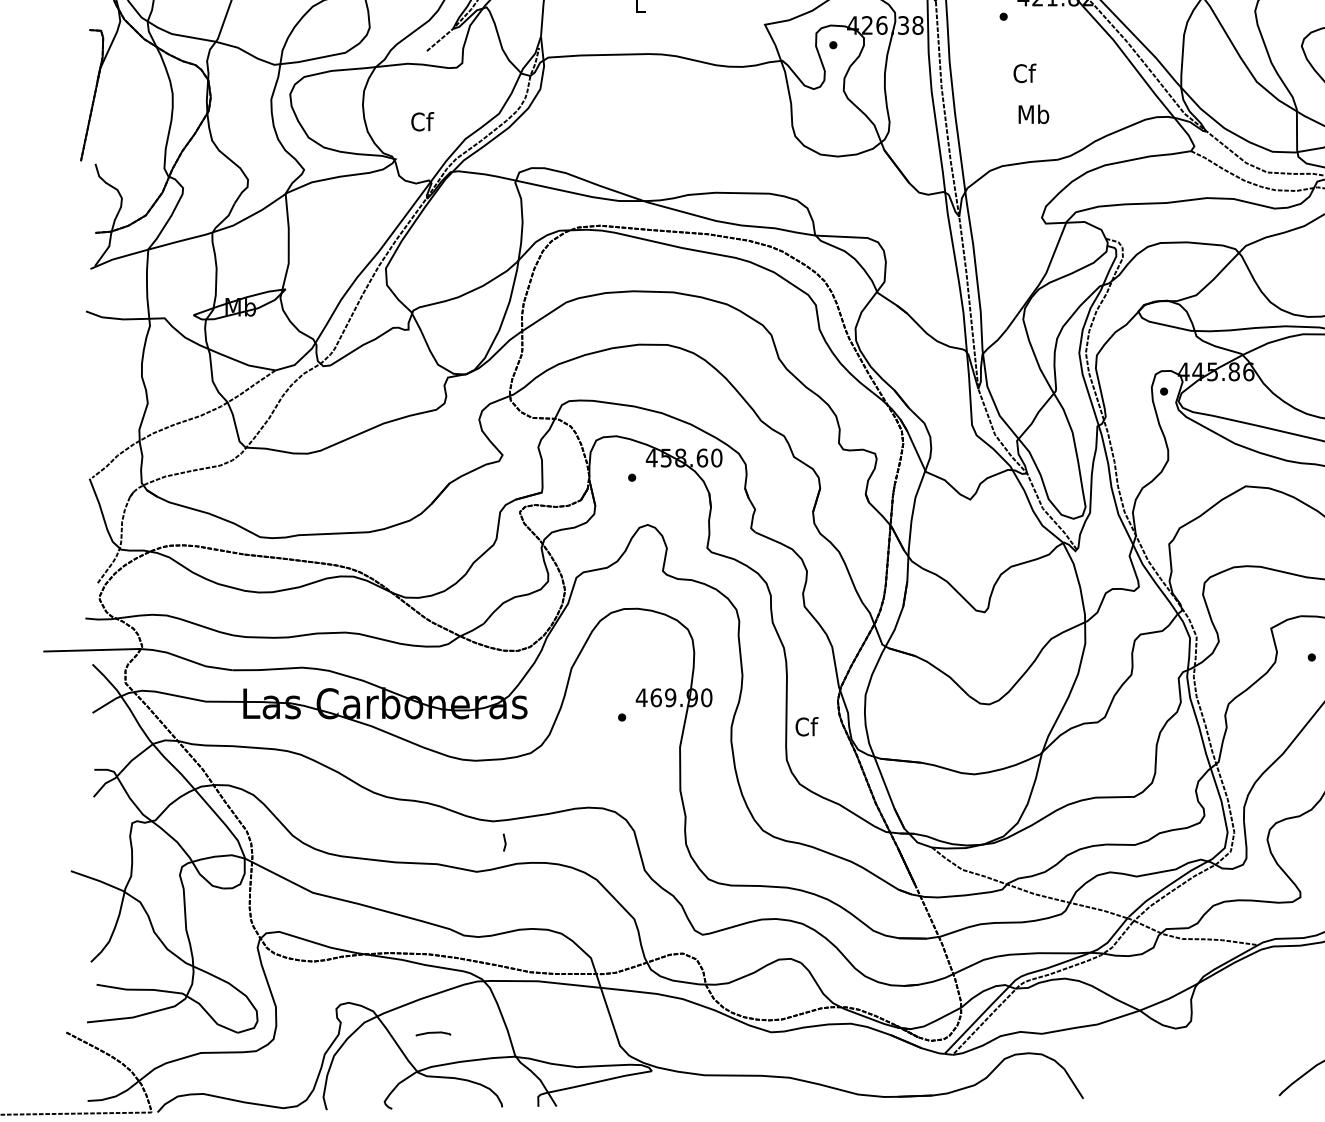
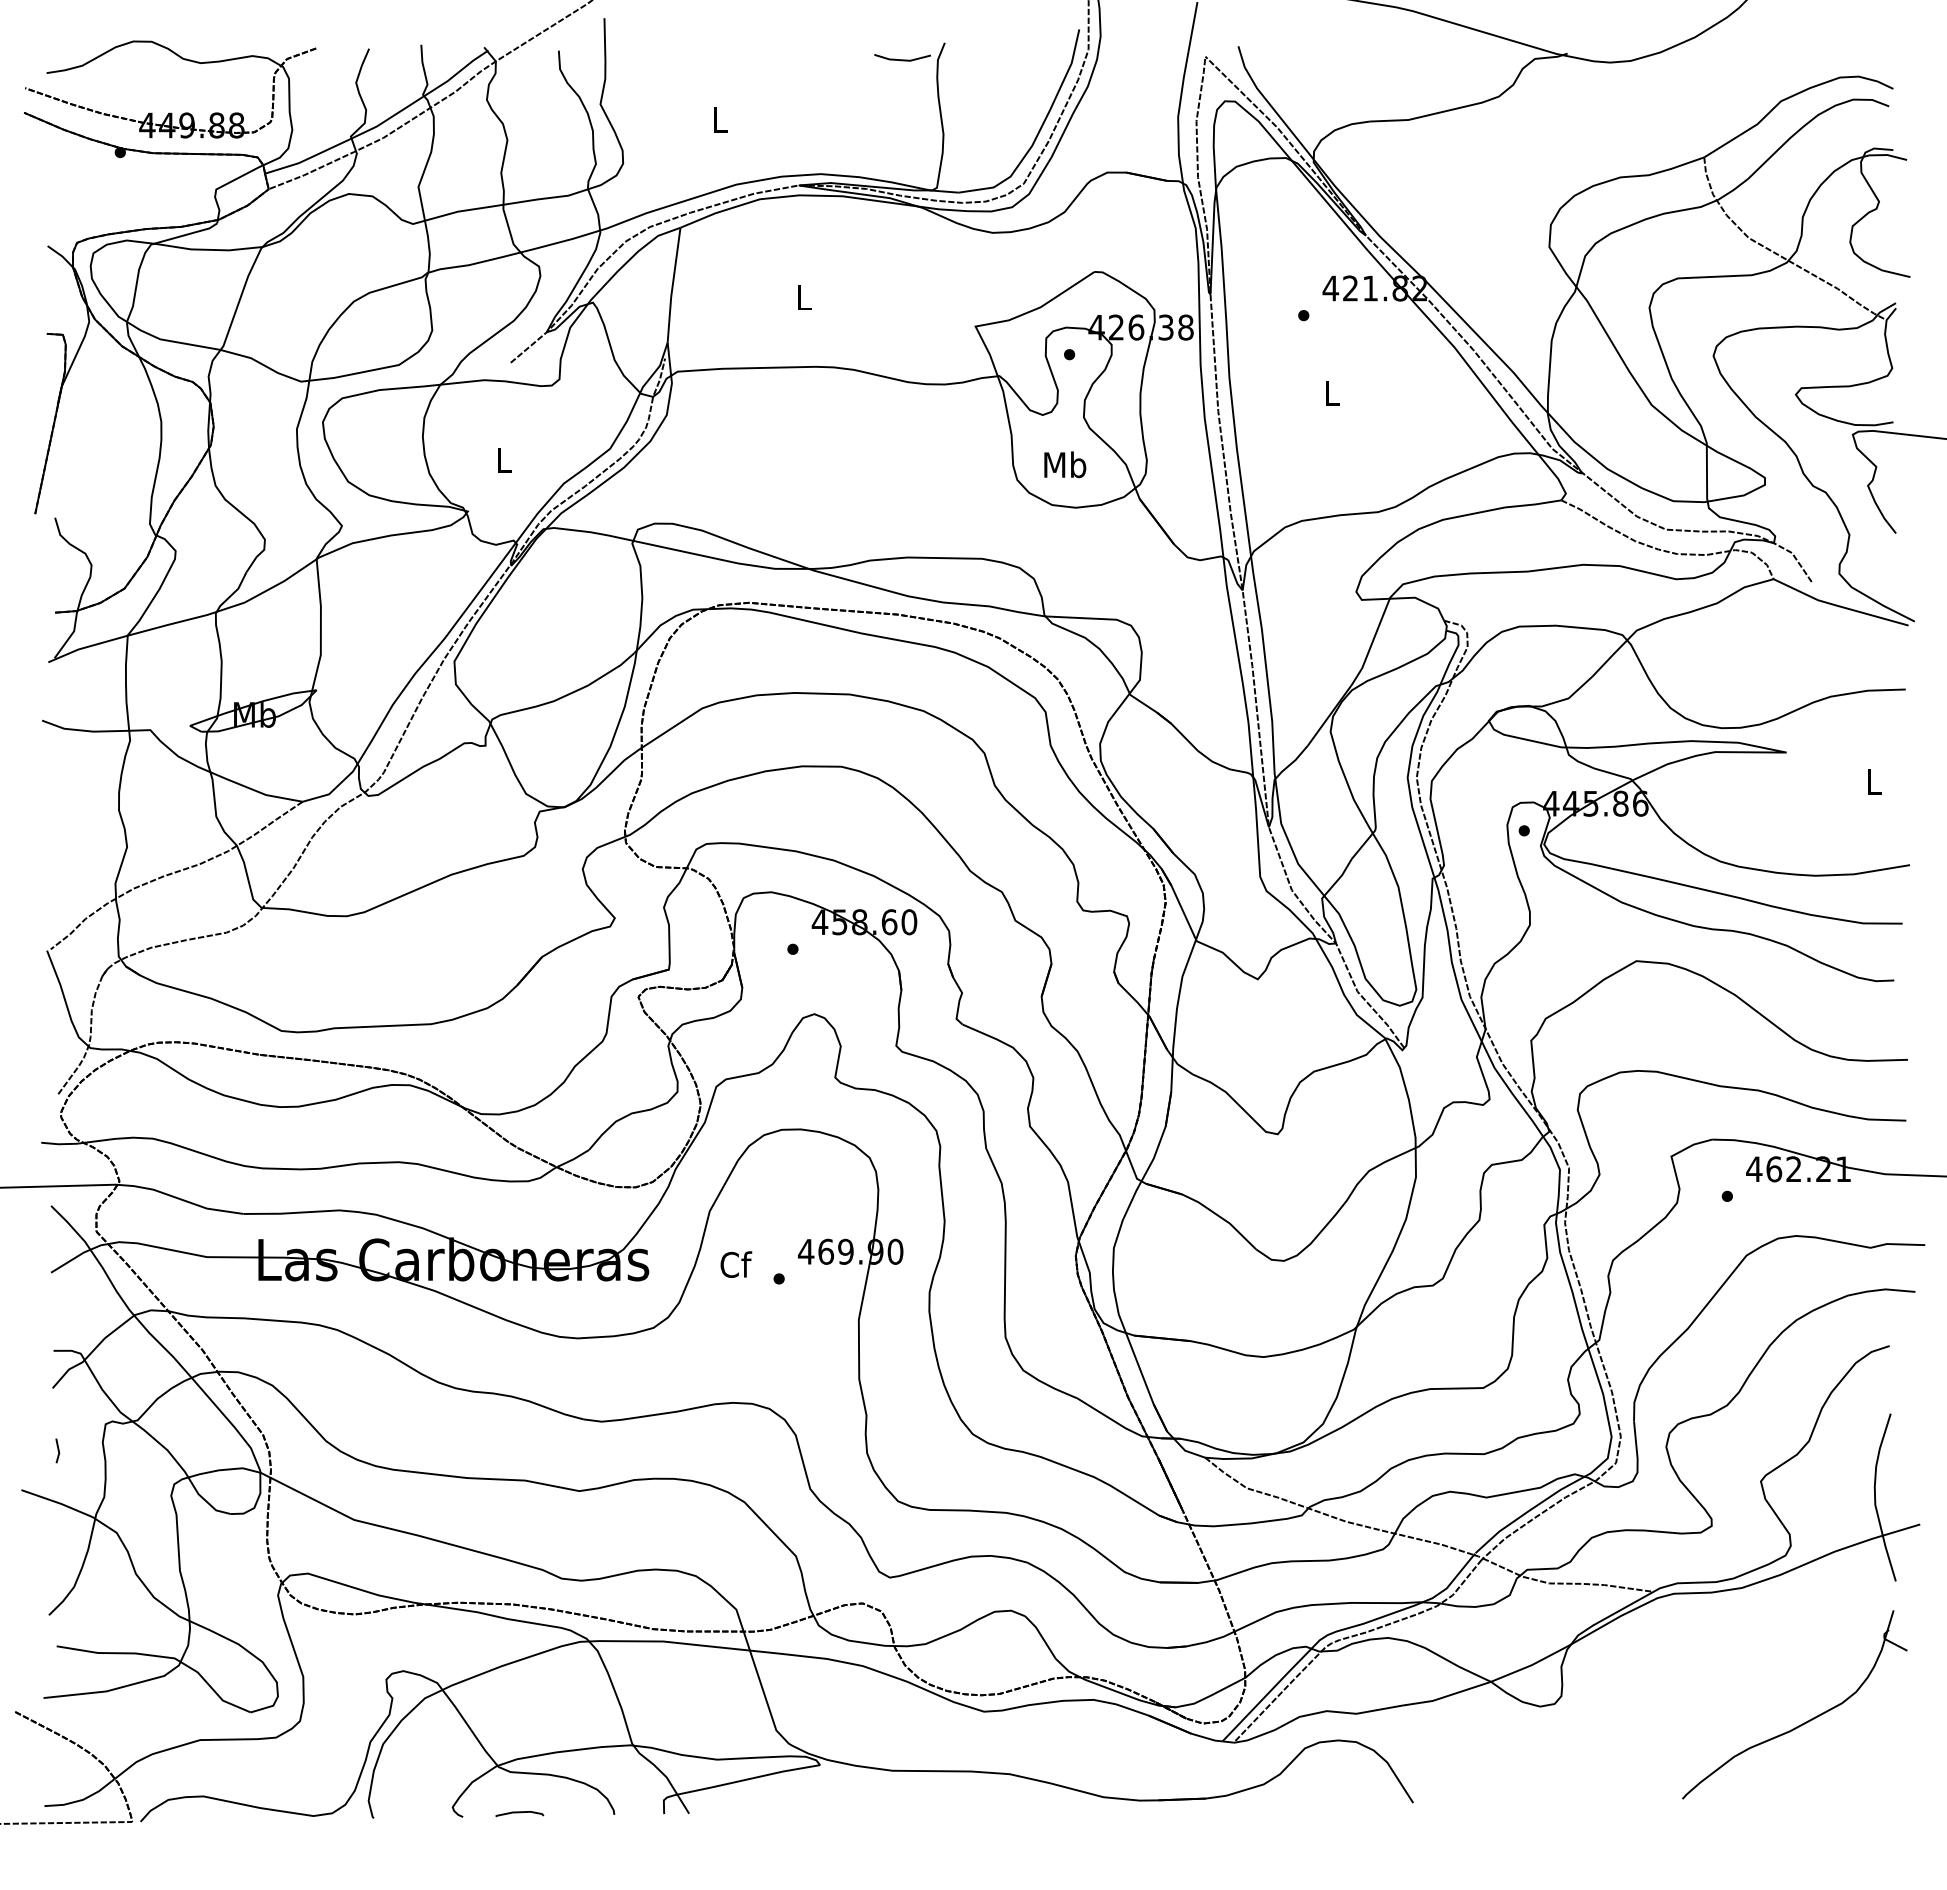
text: (1024, 73) -> (1332, 393), Cf -> L
text: (1034, 114) -> (1065, 464), moved
text: (422, 121) -> (504, 459), Cf -> L
text: (807, 726) -> (736, 1264), moved
line: (504, 842) -> (57, 1450), moved
curve: (433, 1033) -> (519, 1813), moved

